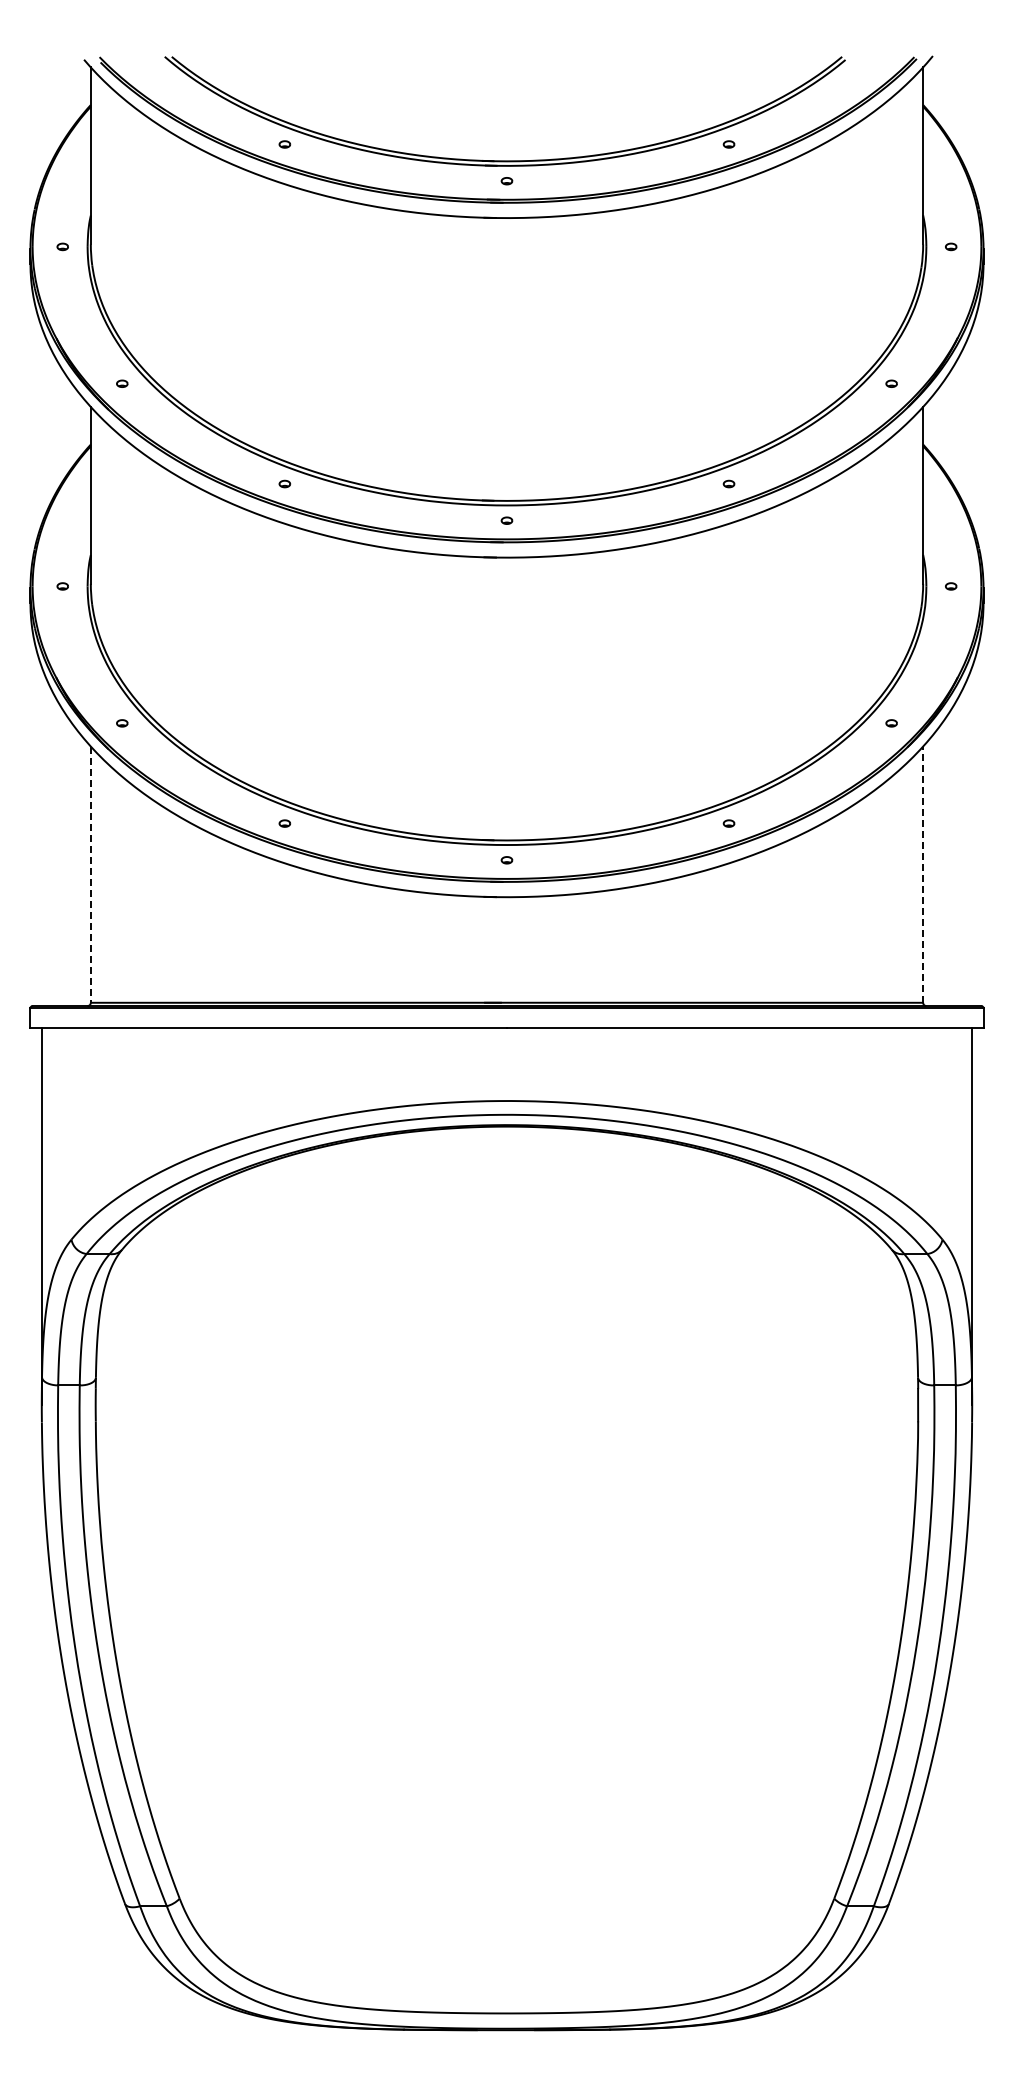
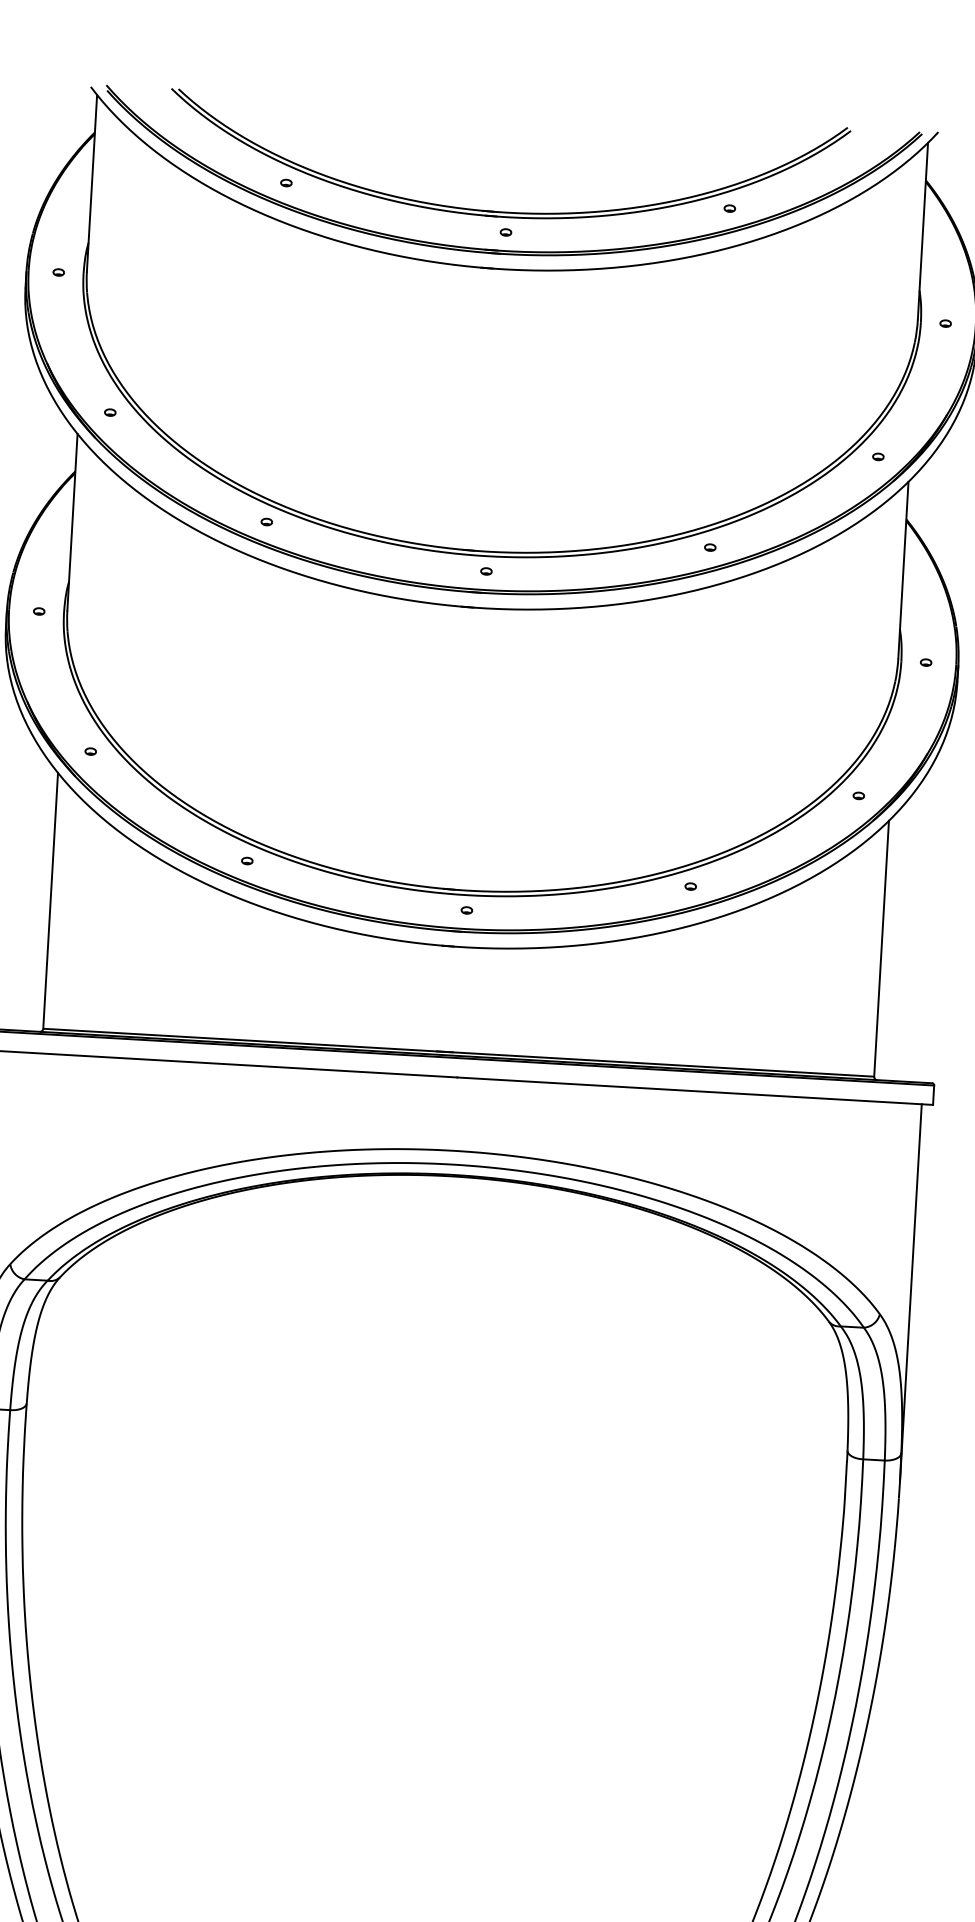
line: (923, 874) -> (881, 948), dashed -> solid
line: (90, 875) -> (50, 901), dashed -> solid

